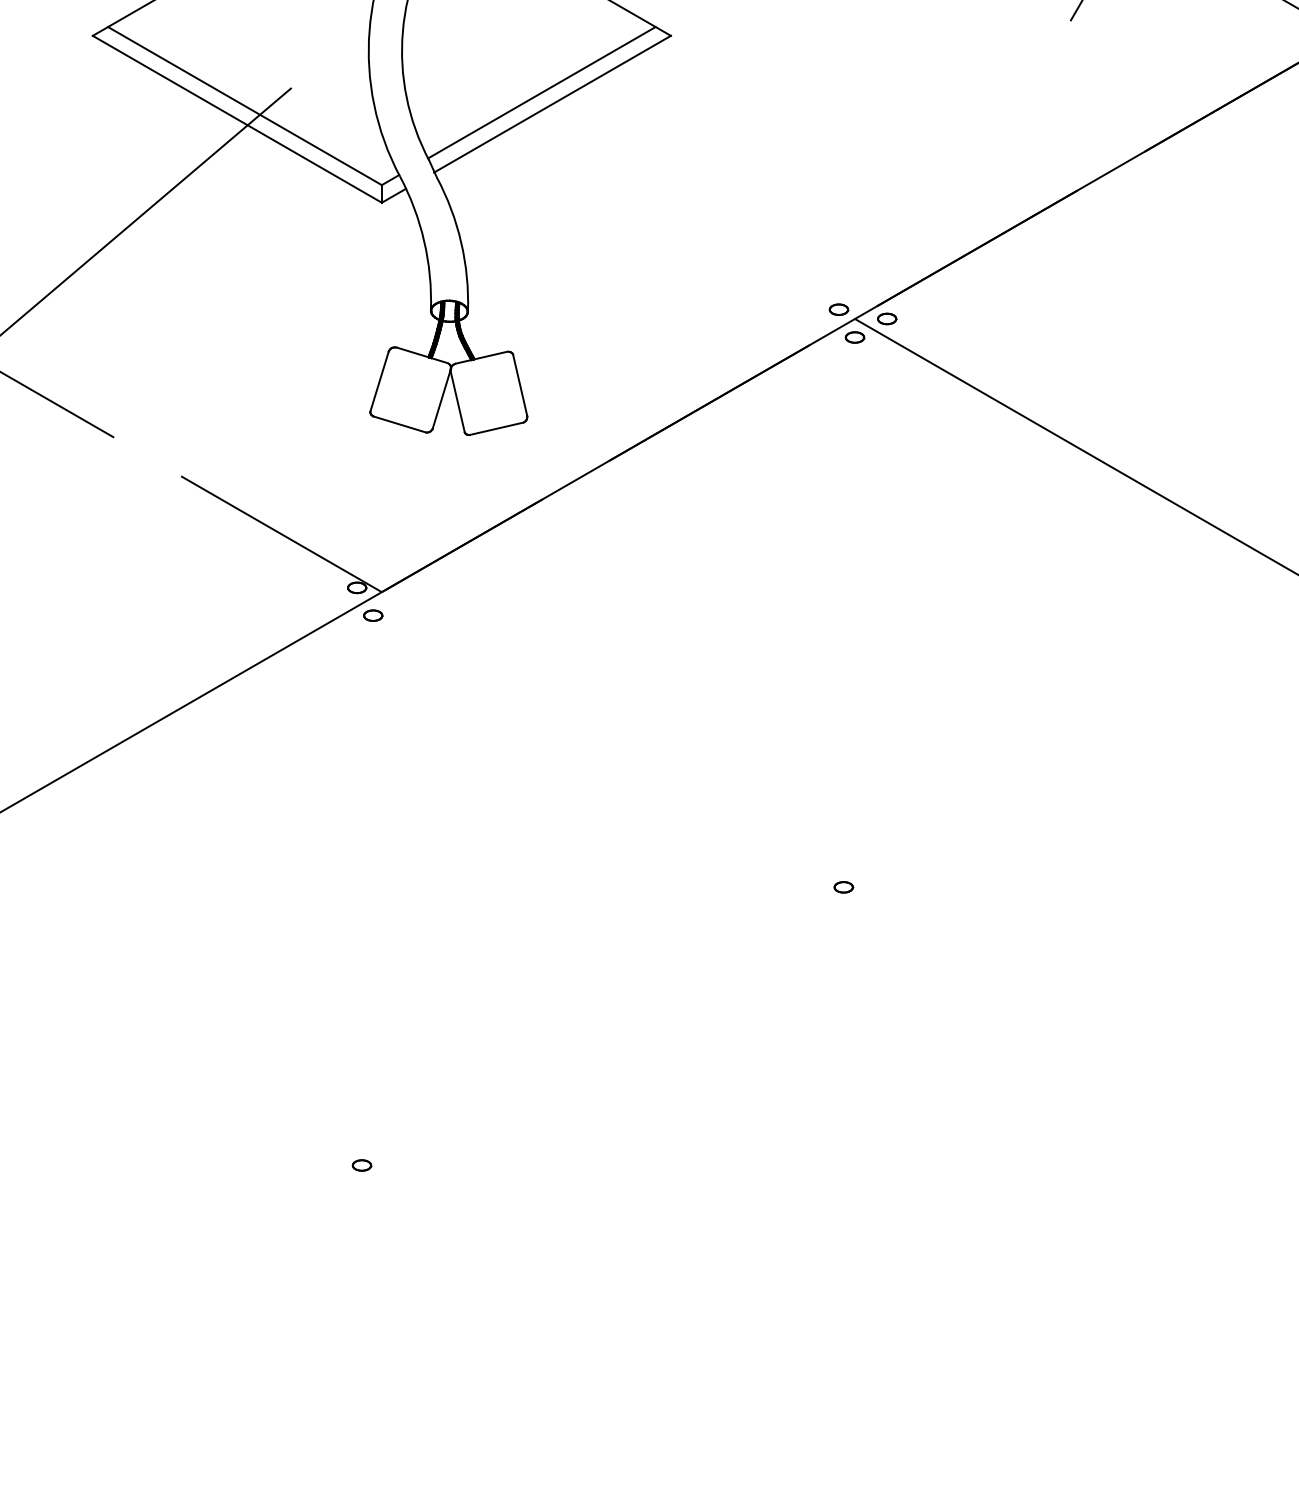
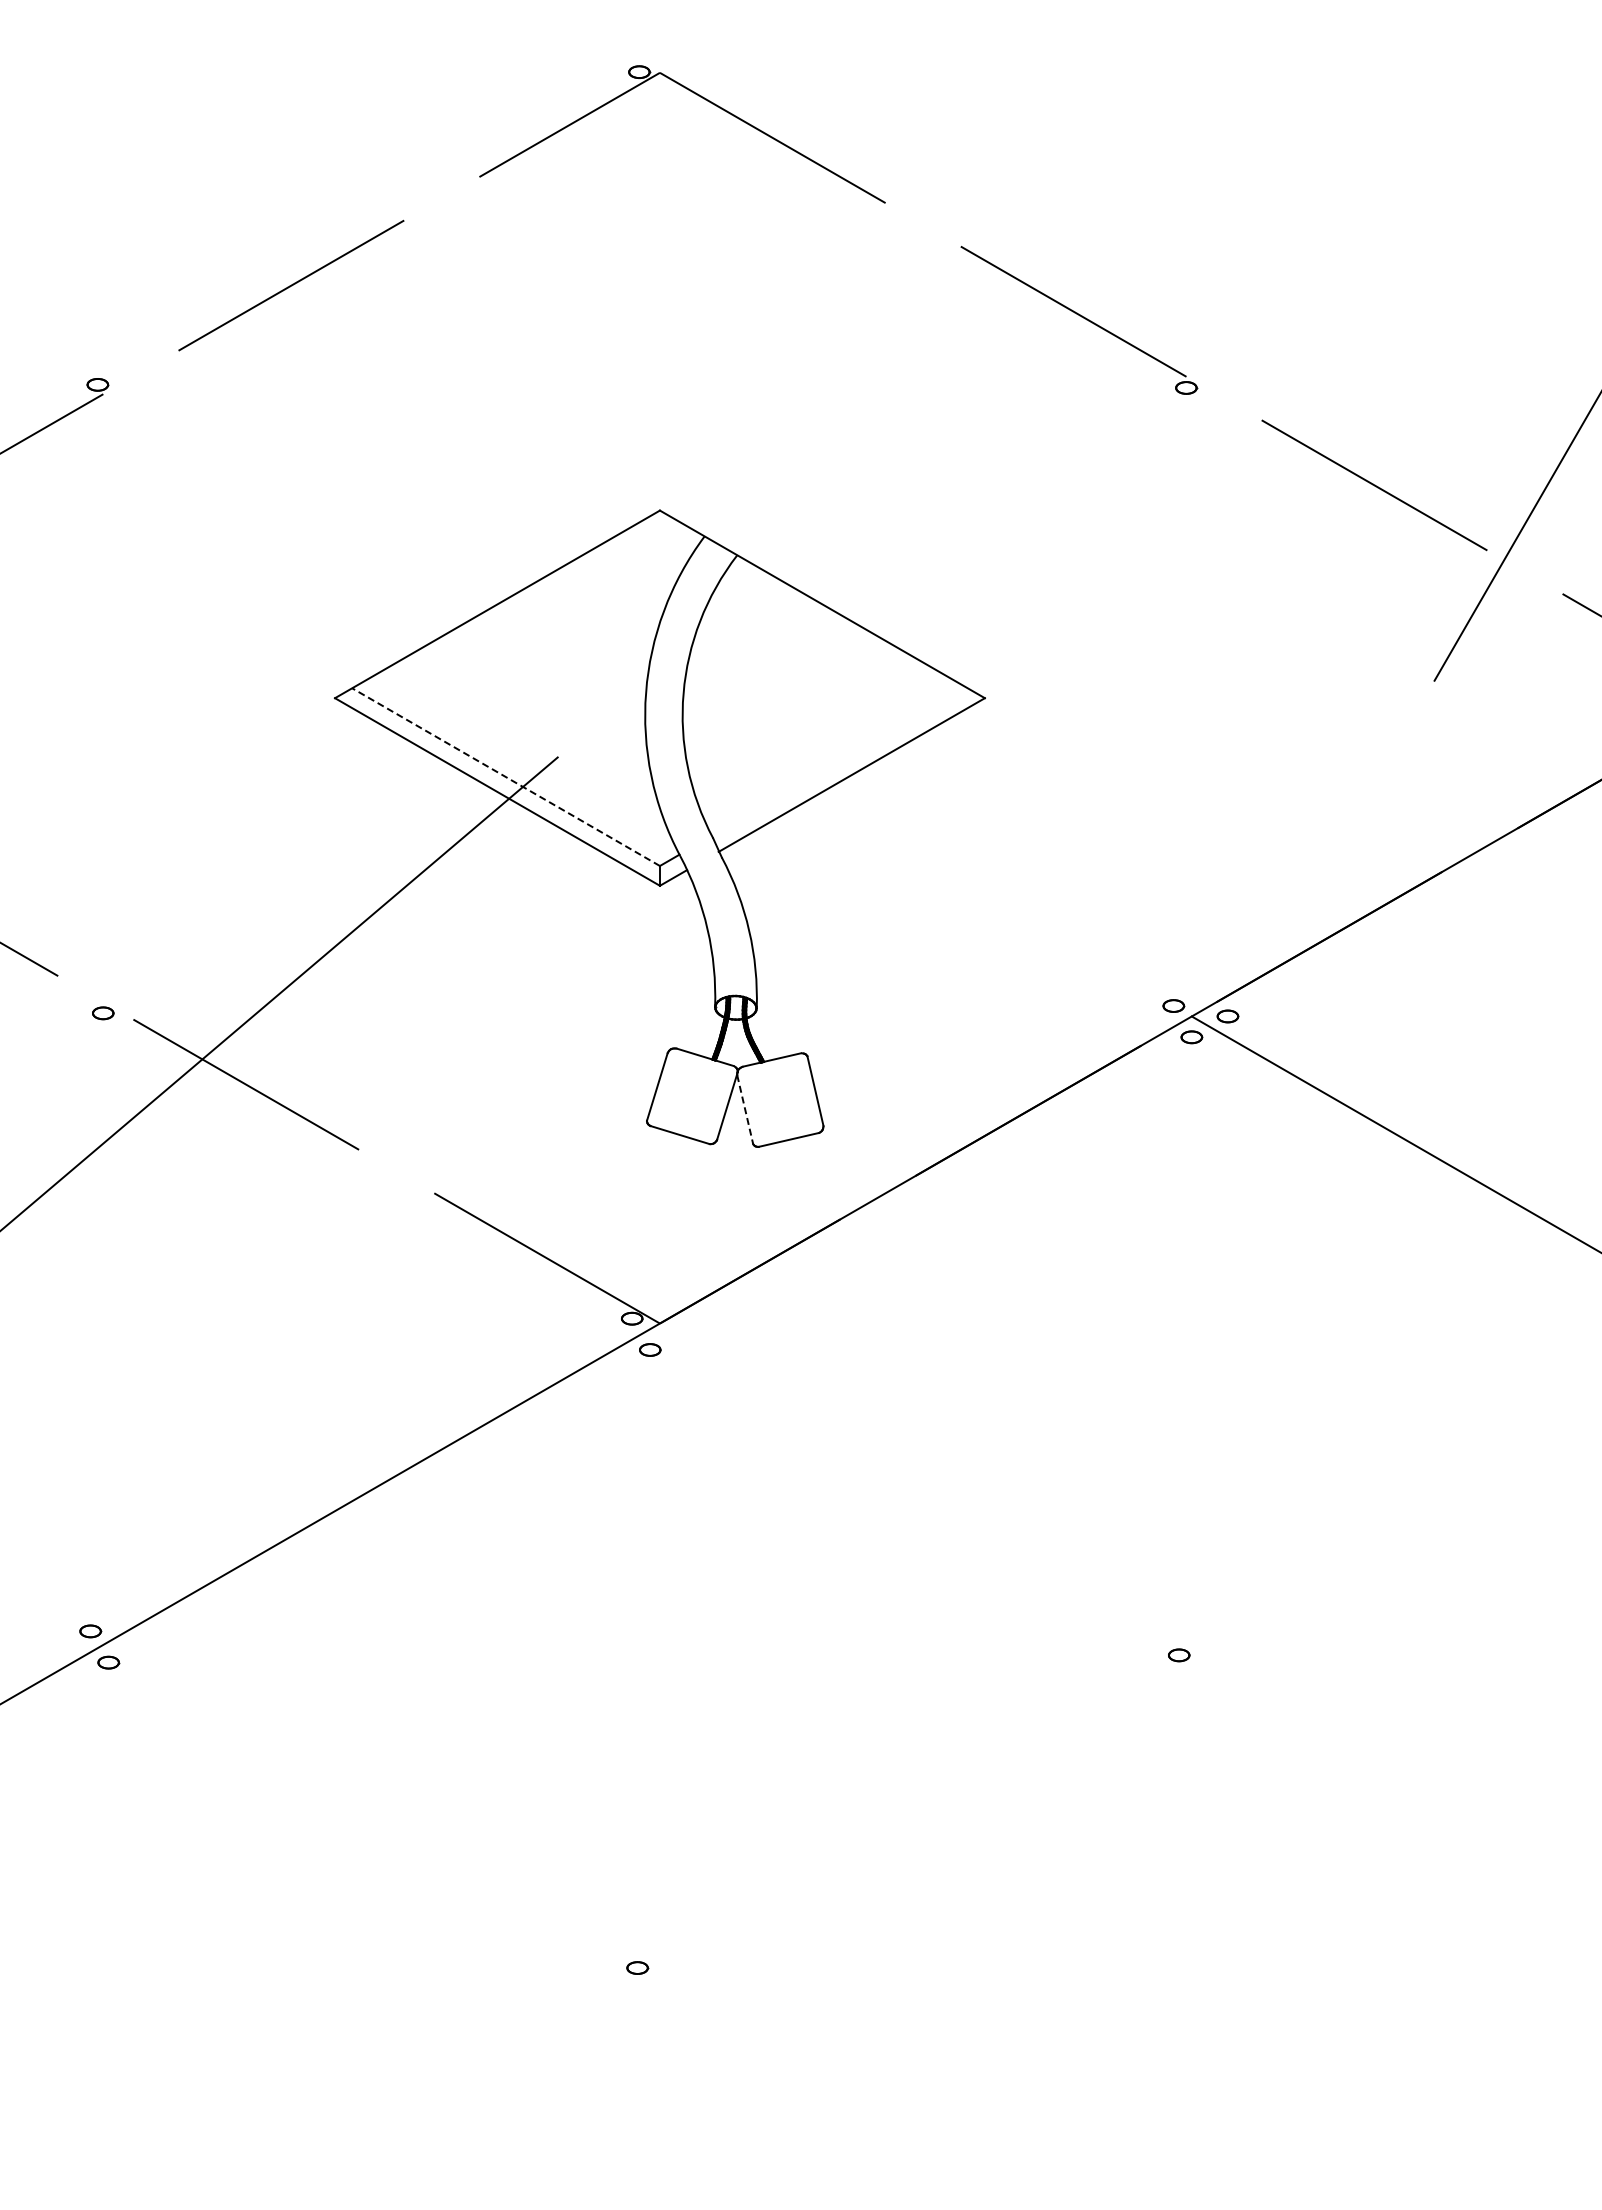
line: (541, 92) -> (839, 761), removed
line: (245, 106) -> (506, 777), solid -> dashed
line: (457, 402) -> (745, 1110), solid -> dashed

